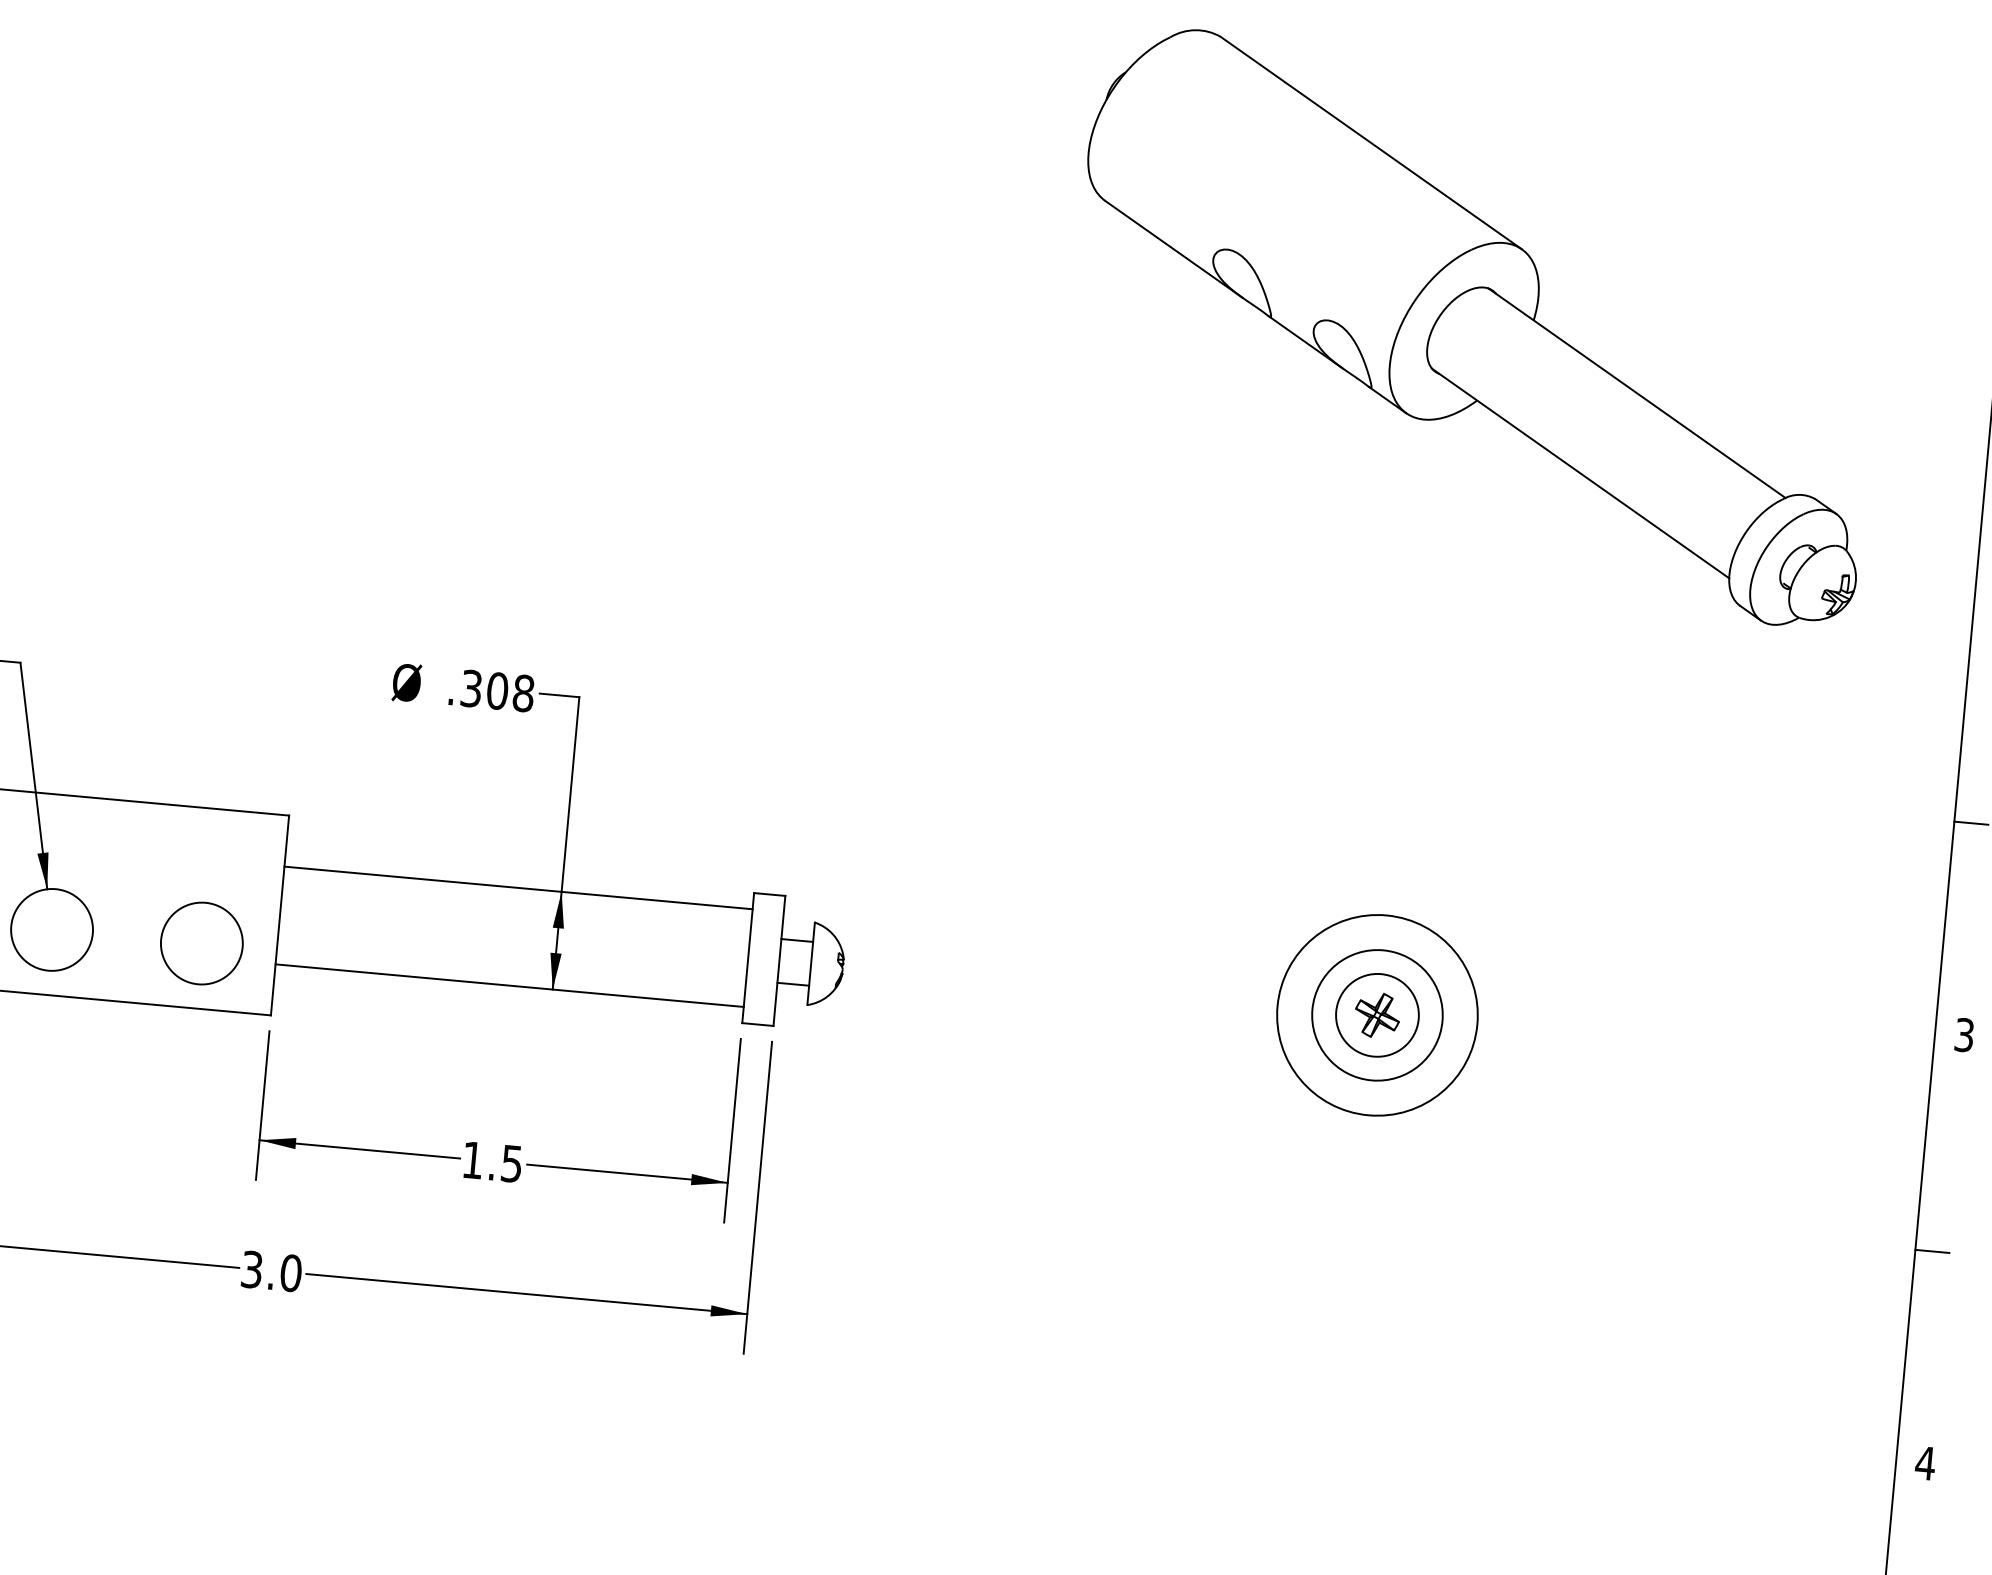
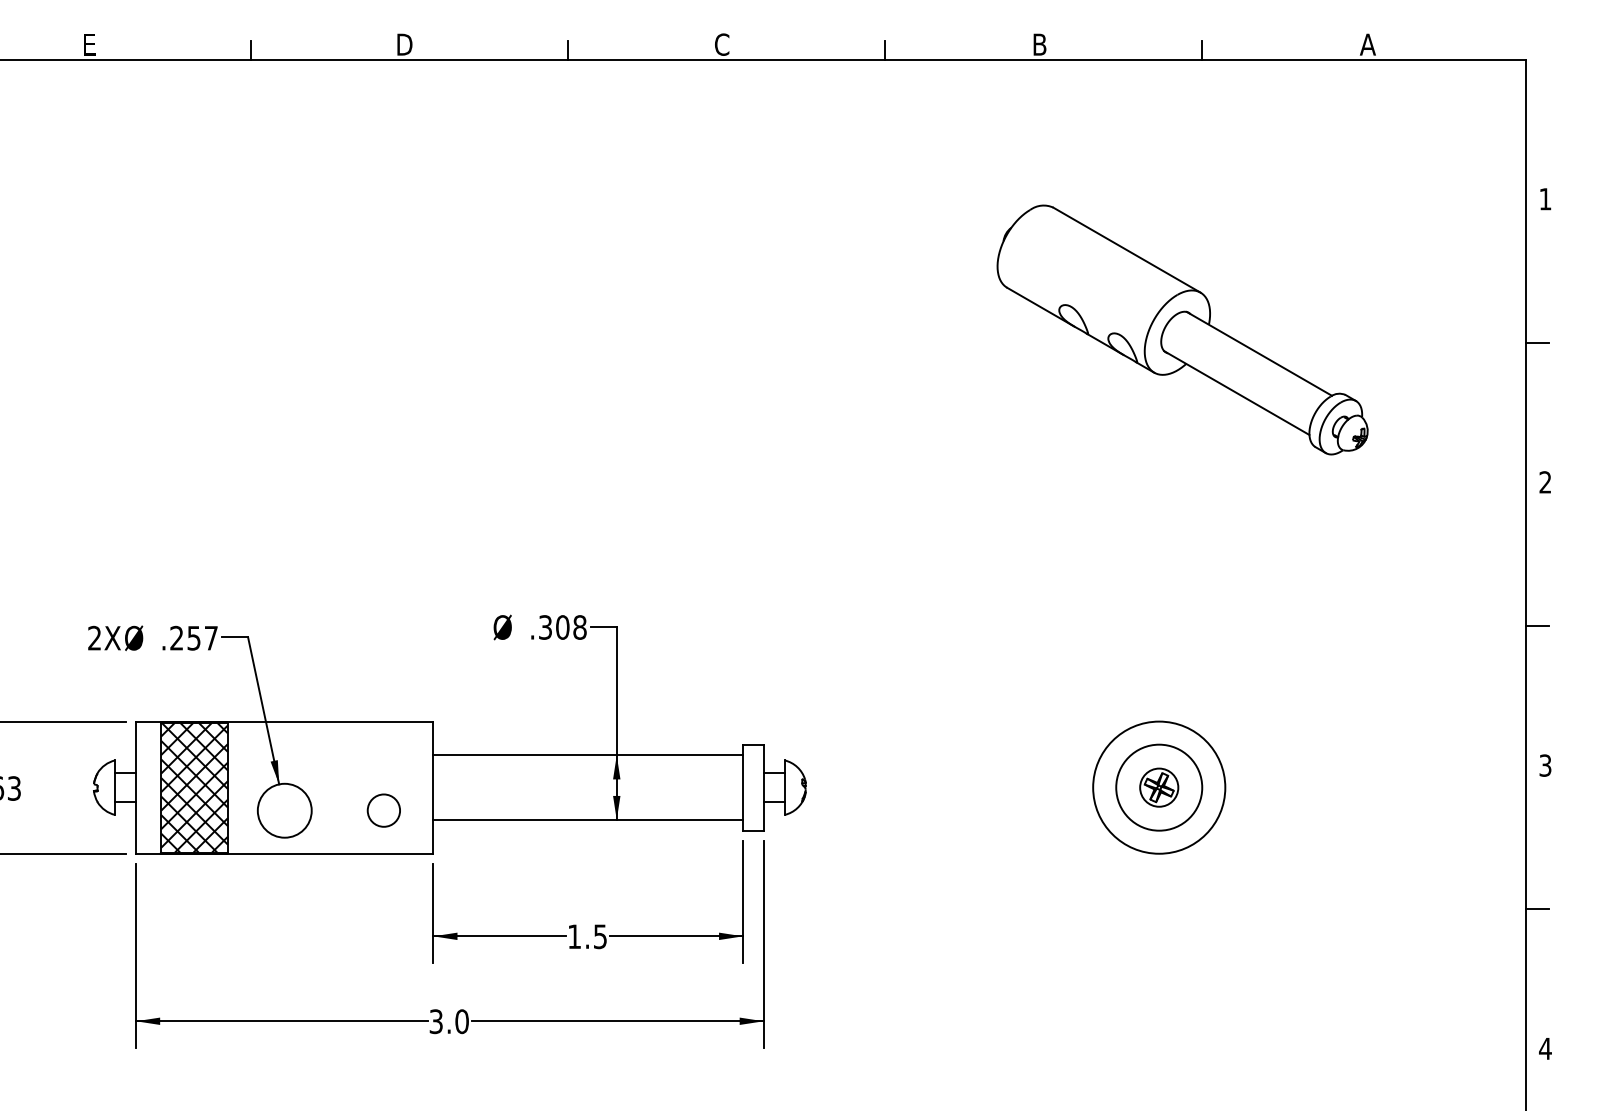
part: (1475, 325) -> (1182, 329), size x0.7
circle: (201, 943) -> (383, 810), size x0.6
circle: (1376, 1014) -> (1158, 787), size x0.7

